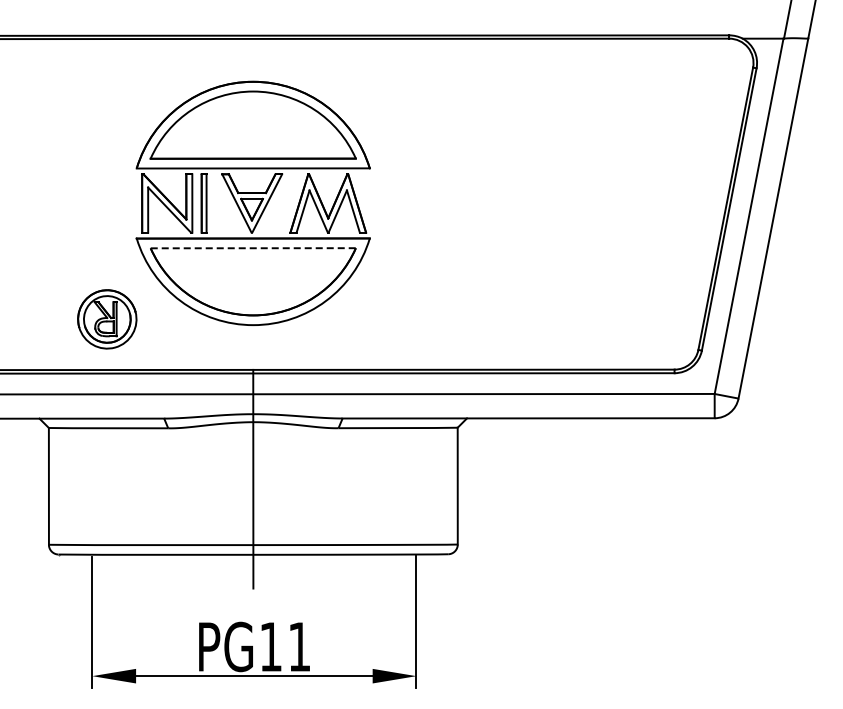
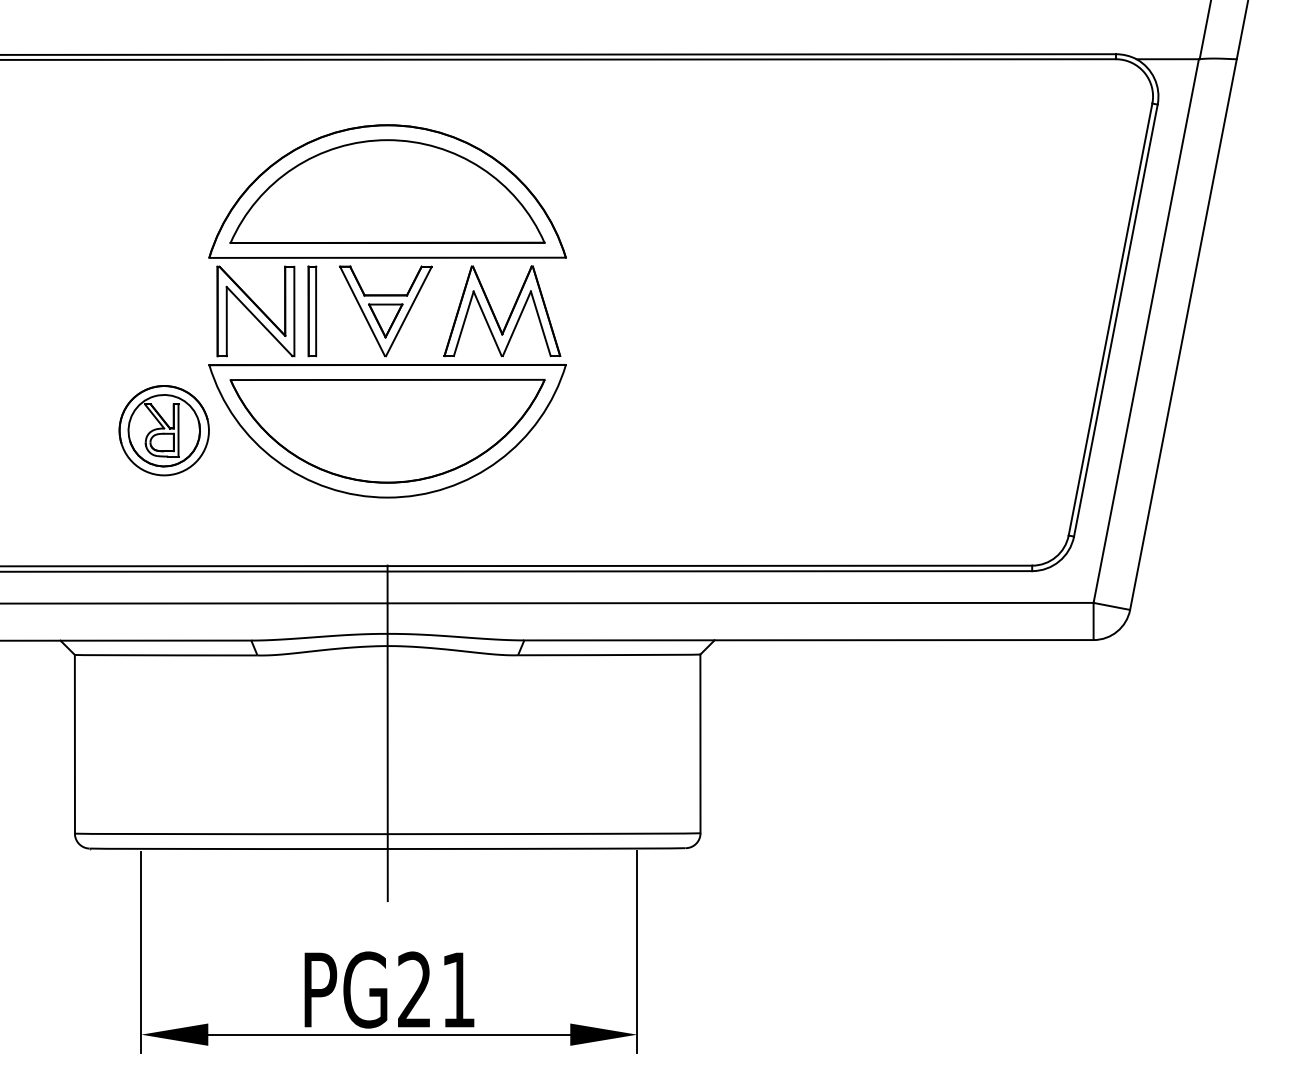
line: (253, 248) -> (387, 380), dashed -> solid
part: (107, 319) -> (164, 430), moved
text: (270, 646) -> (413, 989), PG11 -> PG21

